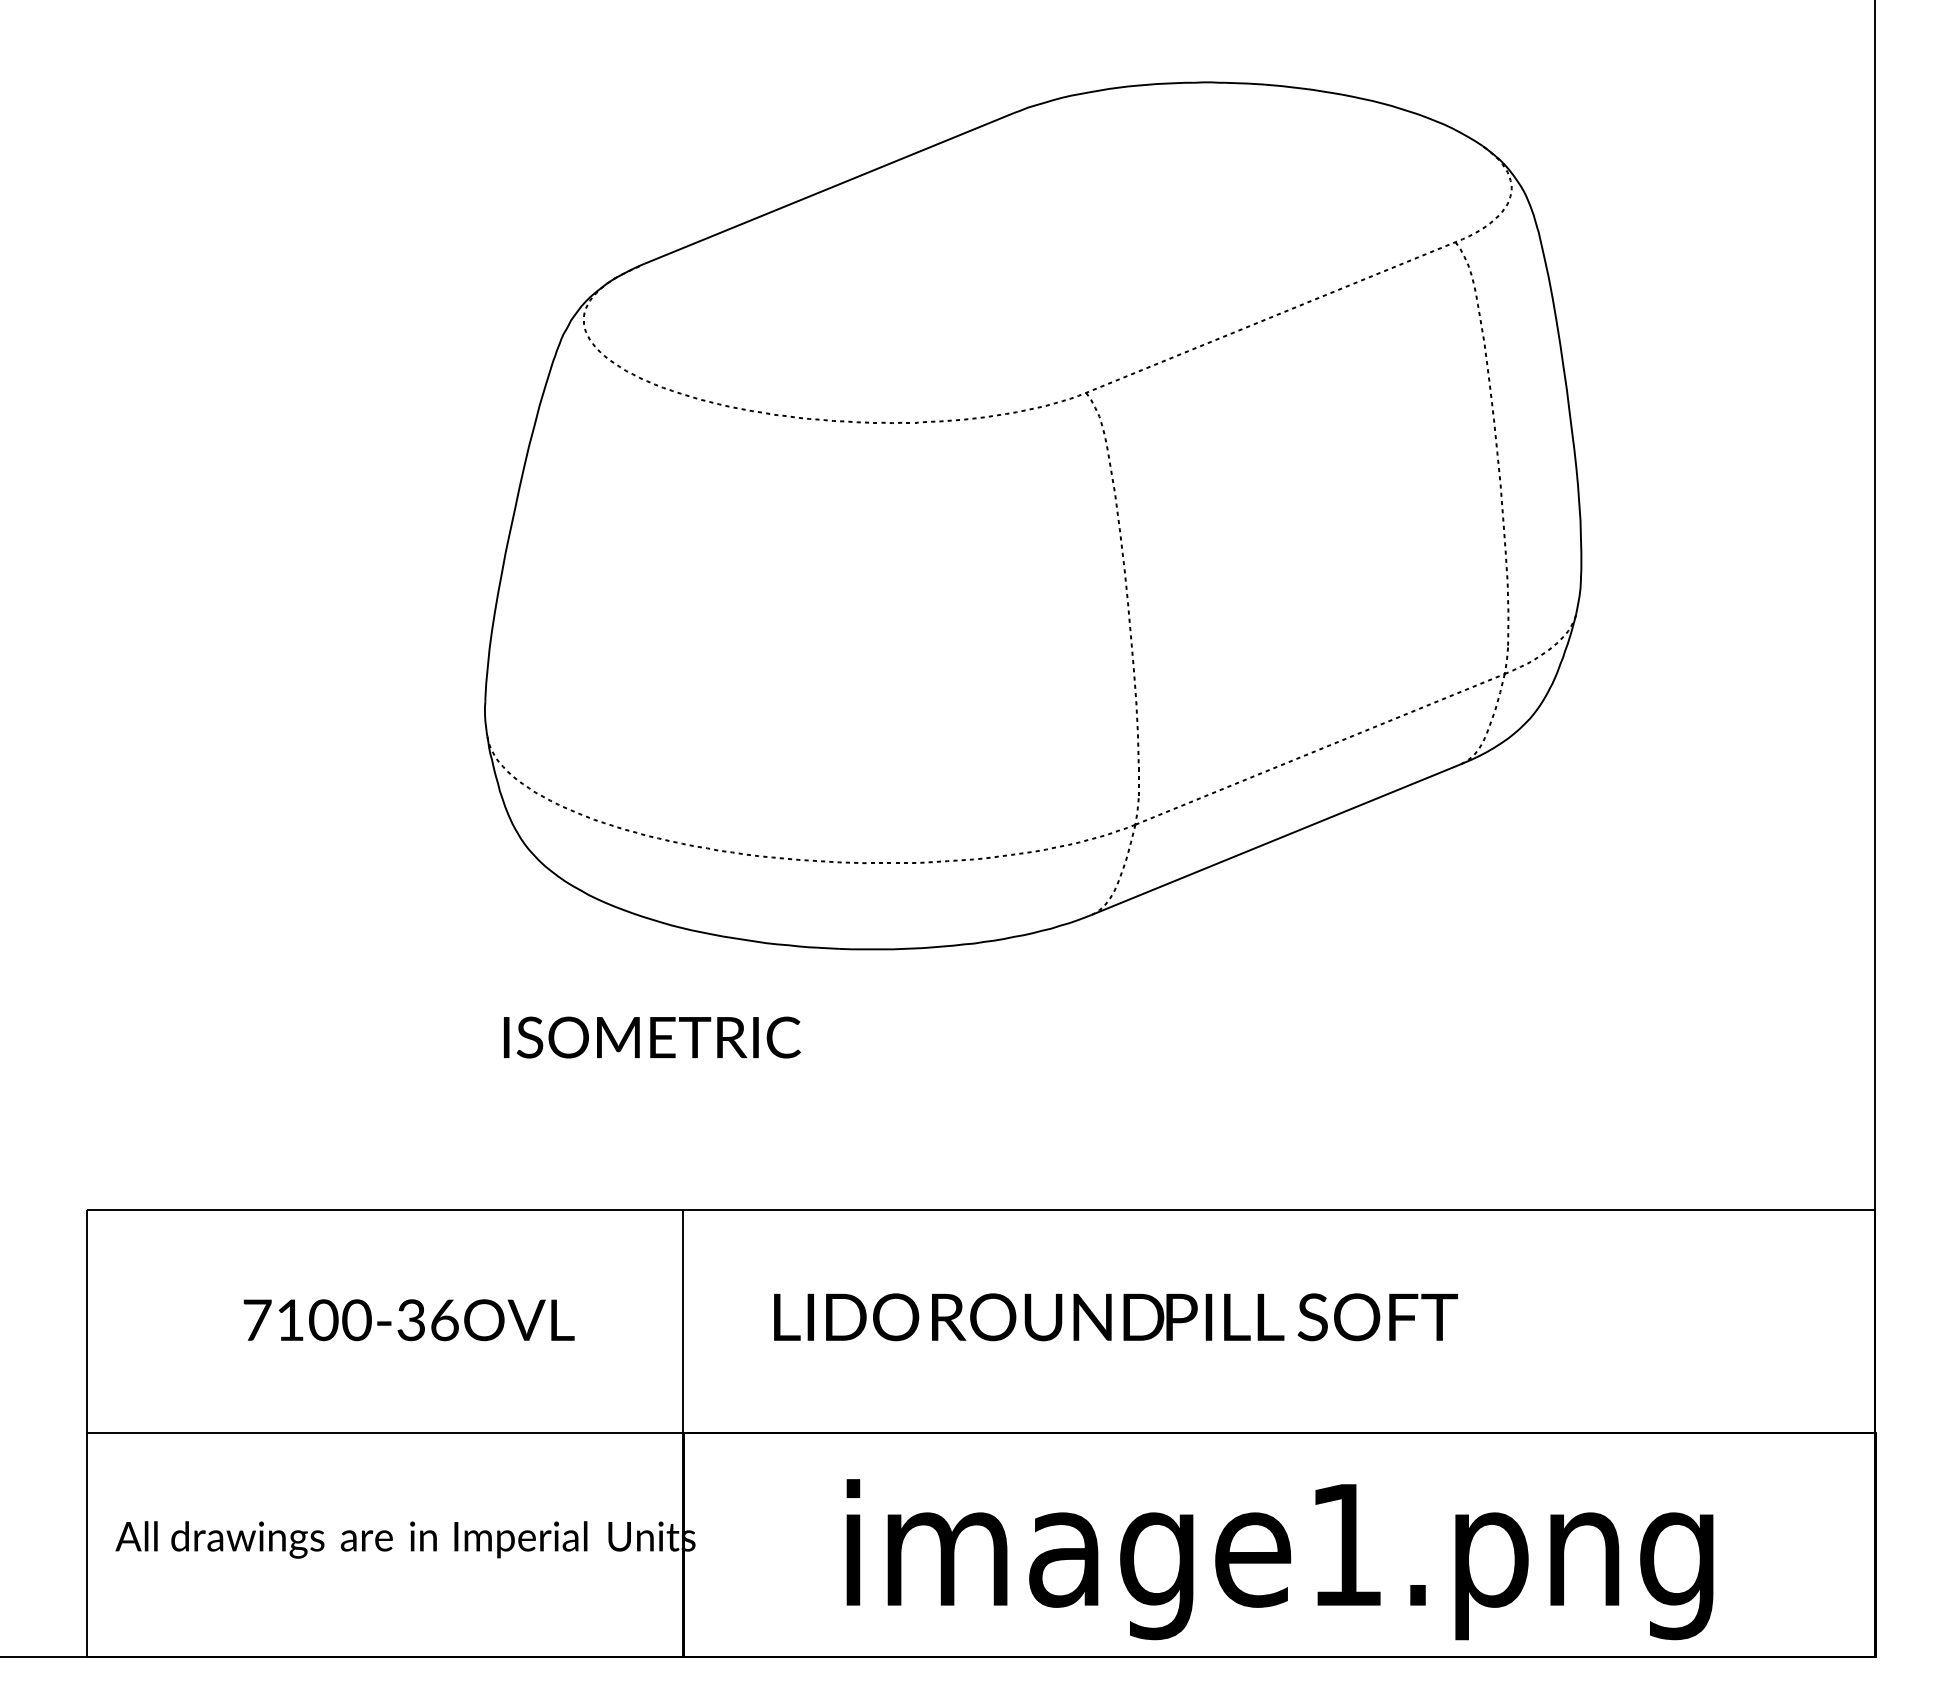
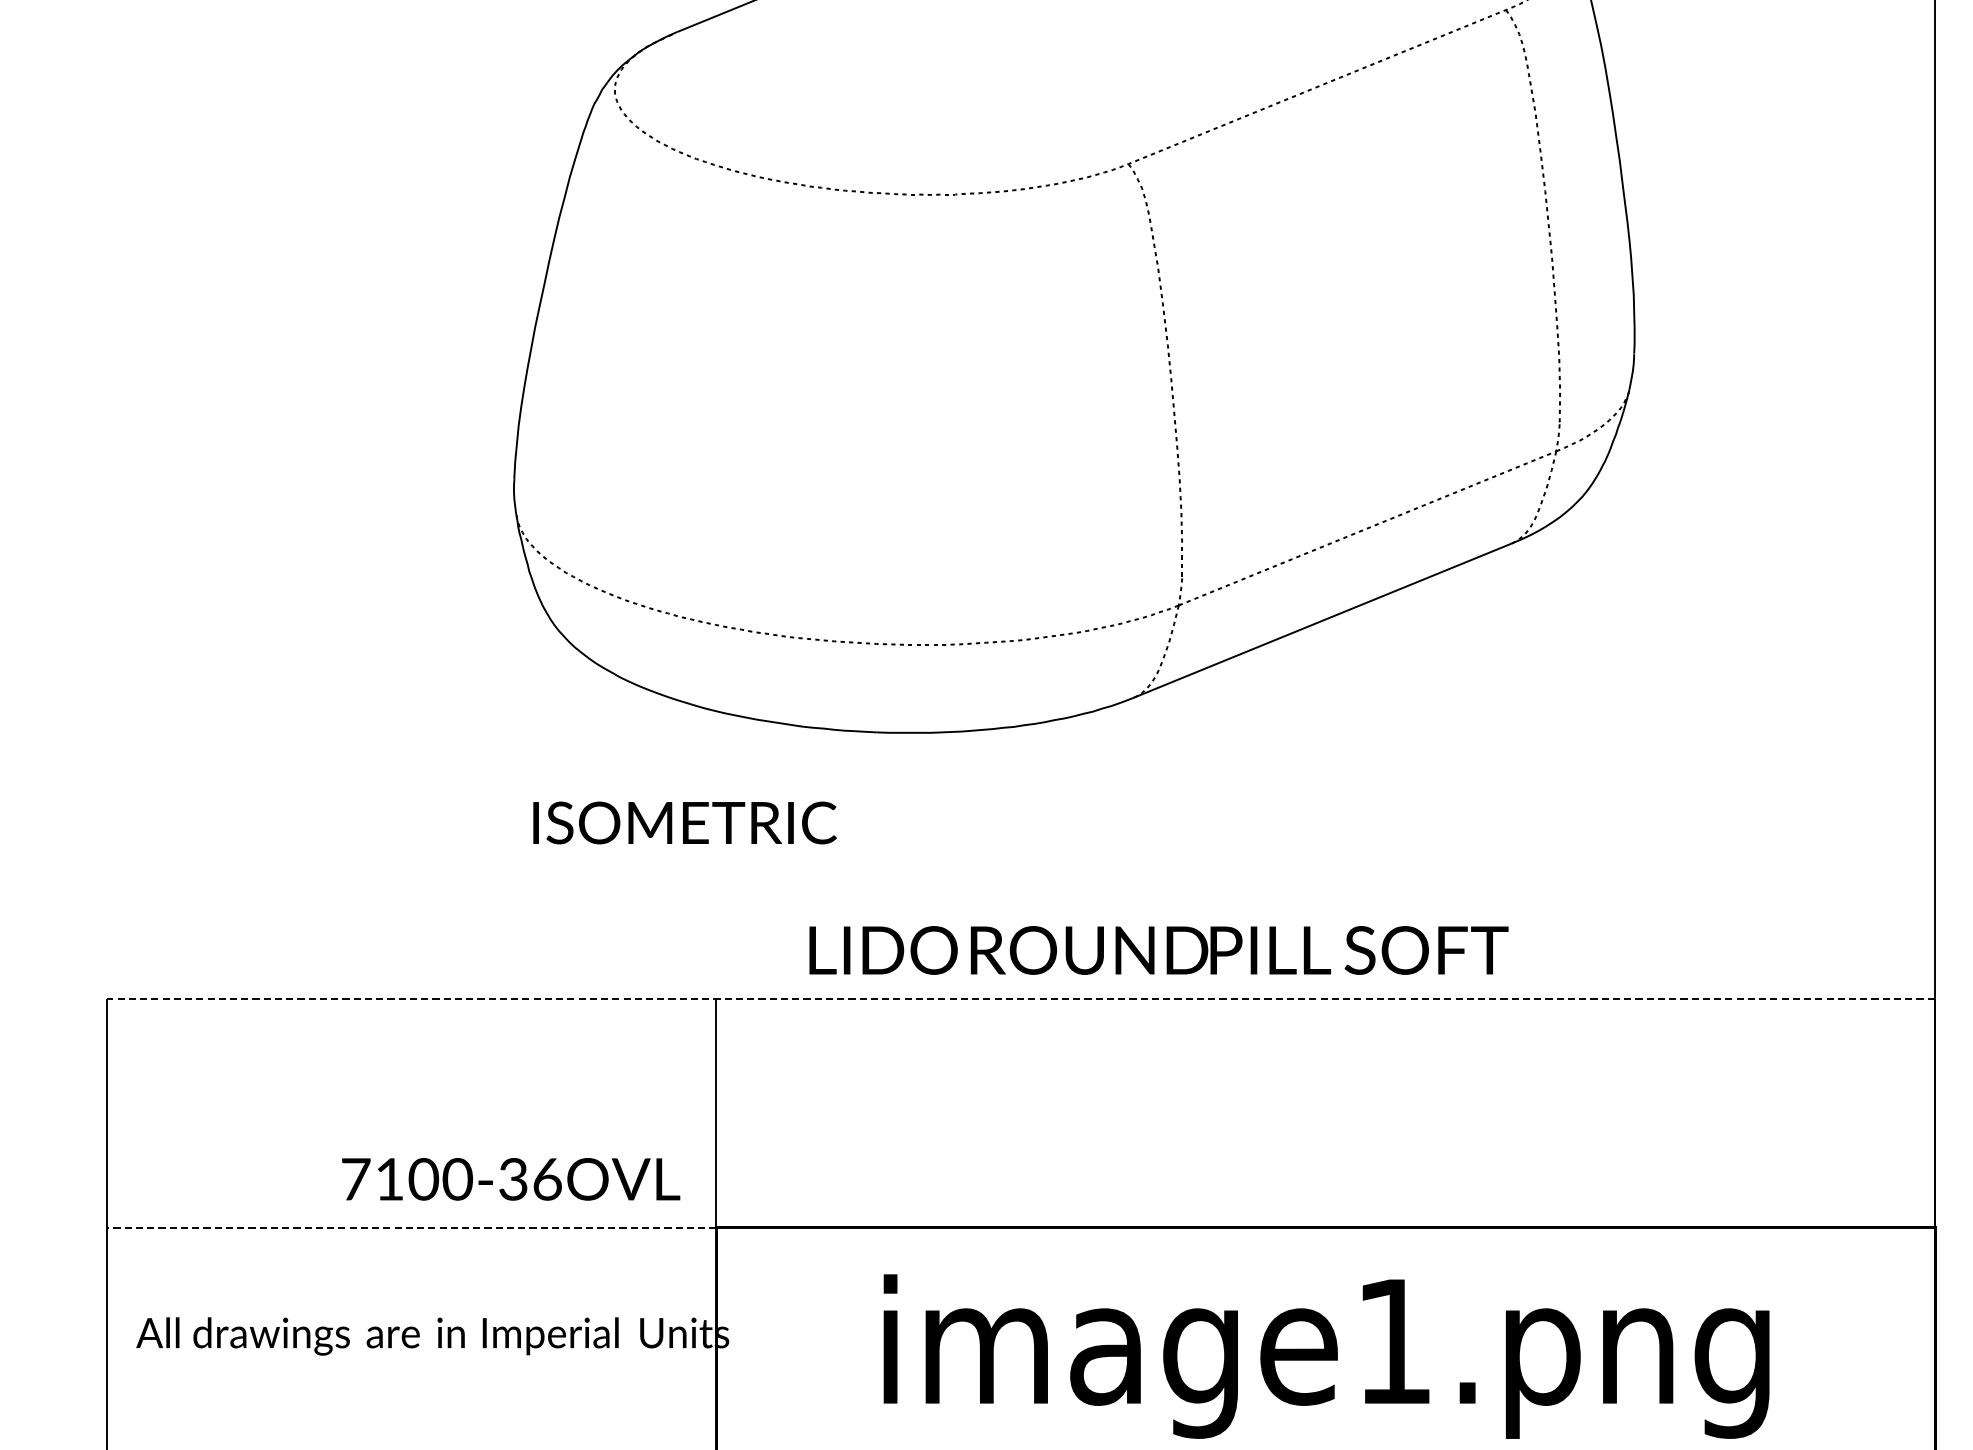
line: (980, 1209) -> (1020, 998), solid -> dashed
text: (1115, 1317) -> (1158, 950), moved
text: (408, 1320) -> (510, 1179), moved
line: (384, 1433) -> (411, 1227), solid -> dashed

